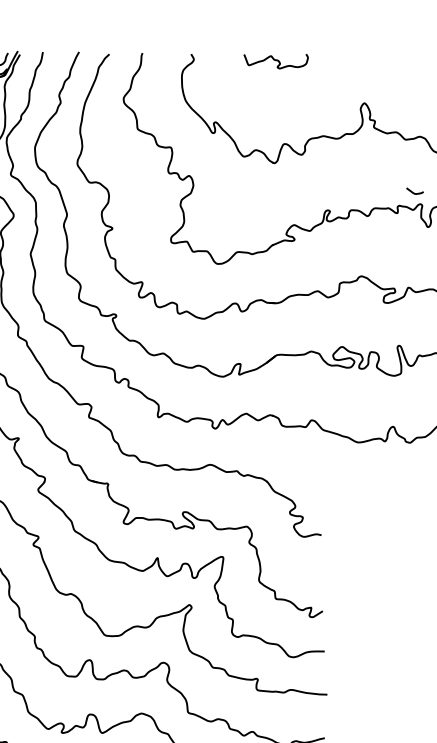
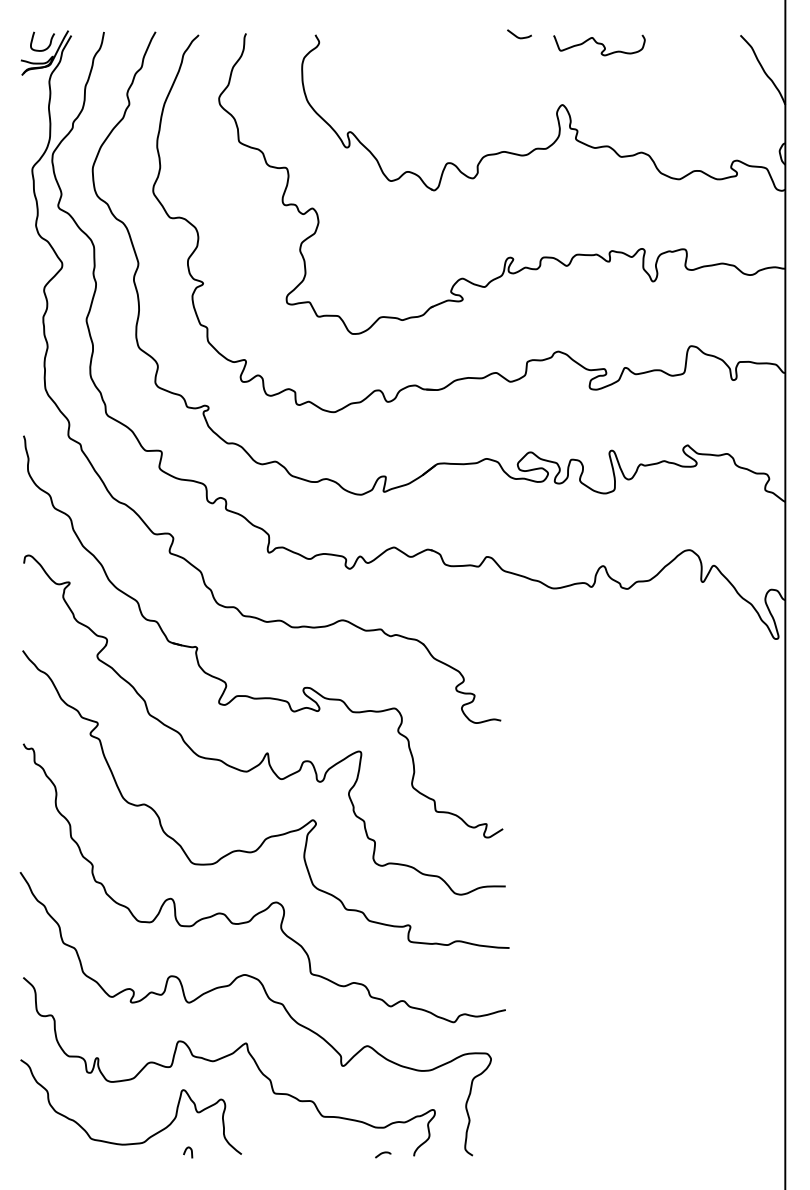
curve: (276, 60) -> (599, 44), moved
curve: (414, 192) -> (518, 36), moved

